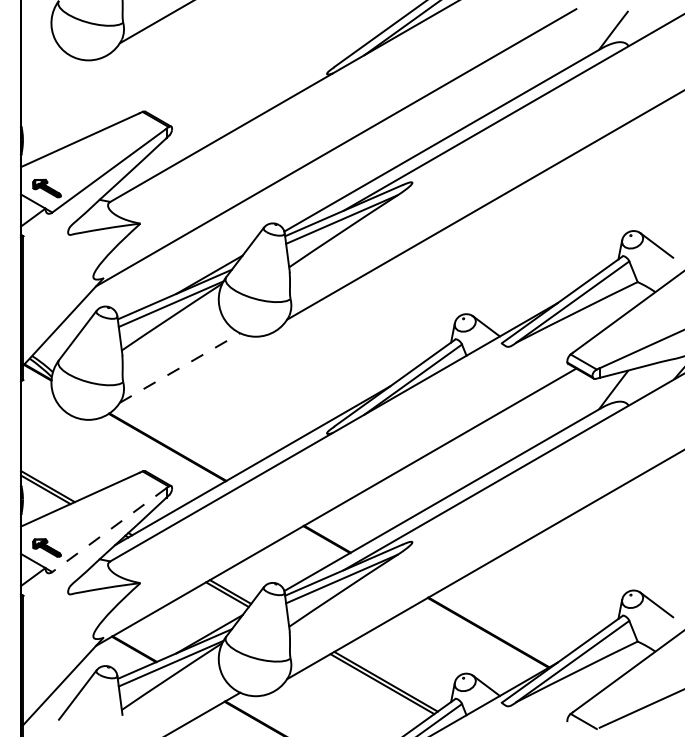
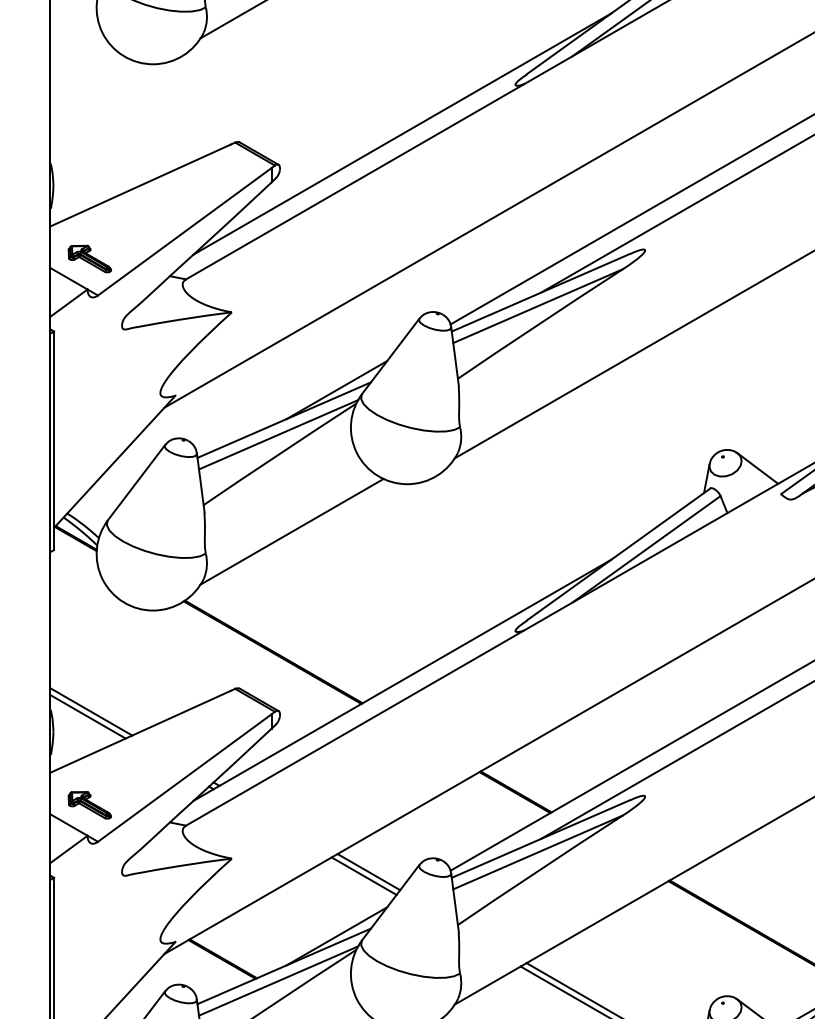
line: (252, 105) -> (402, 132), added
line: (180, 368) -> (292, 532), dashed -> solid
line: (109, 530) -> (184, 778), dashed -> solid

